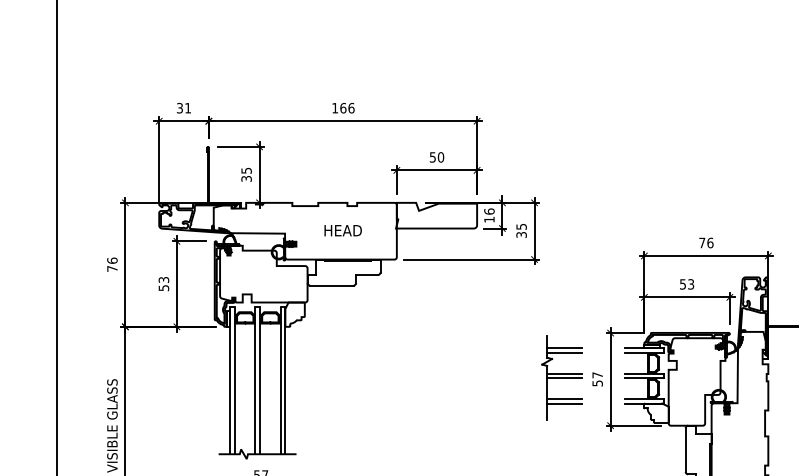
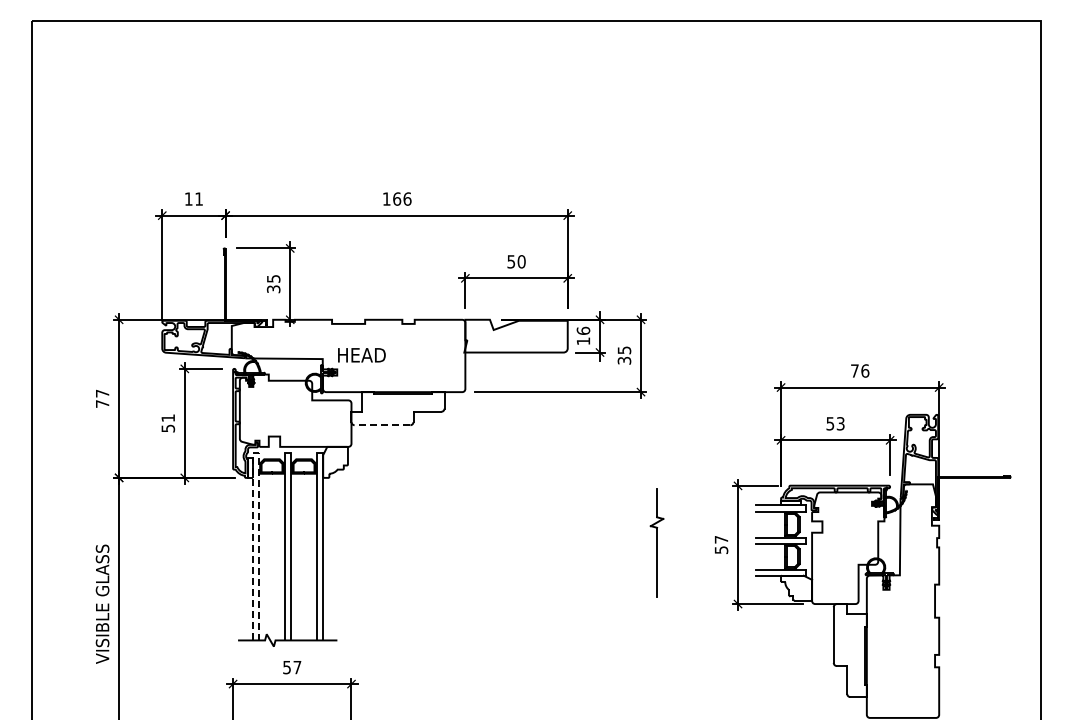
text: (179, 107) -> (188, 198), 31 -> 11
text: (342, 230) -> (361, 355), moved
text: (112, 260) -> (102, 393), 76 -> 77
text: (164, 280) -> (168, 418), 53 -> 51
line: (331, 285) -> (382, 425), solid -> dashed
line: (233, 307) -> (256, 453), solid -> dashed
line: (564, 348) -> (679, 505), removed
line: (564, 353) -> (679, 511), removed
line: (565, 373) -> (680, 537), removed
line: (563, 378) -> (678, 543), removed
line: (564, 398) -> (679, 569), removed
line: (564, 403) -> (679, 575), removed

